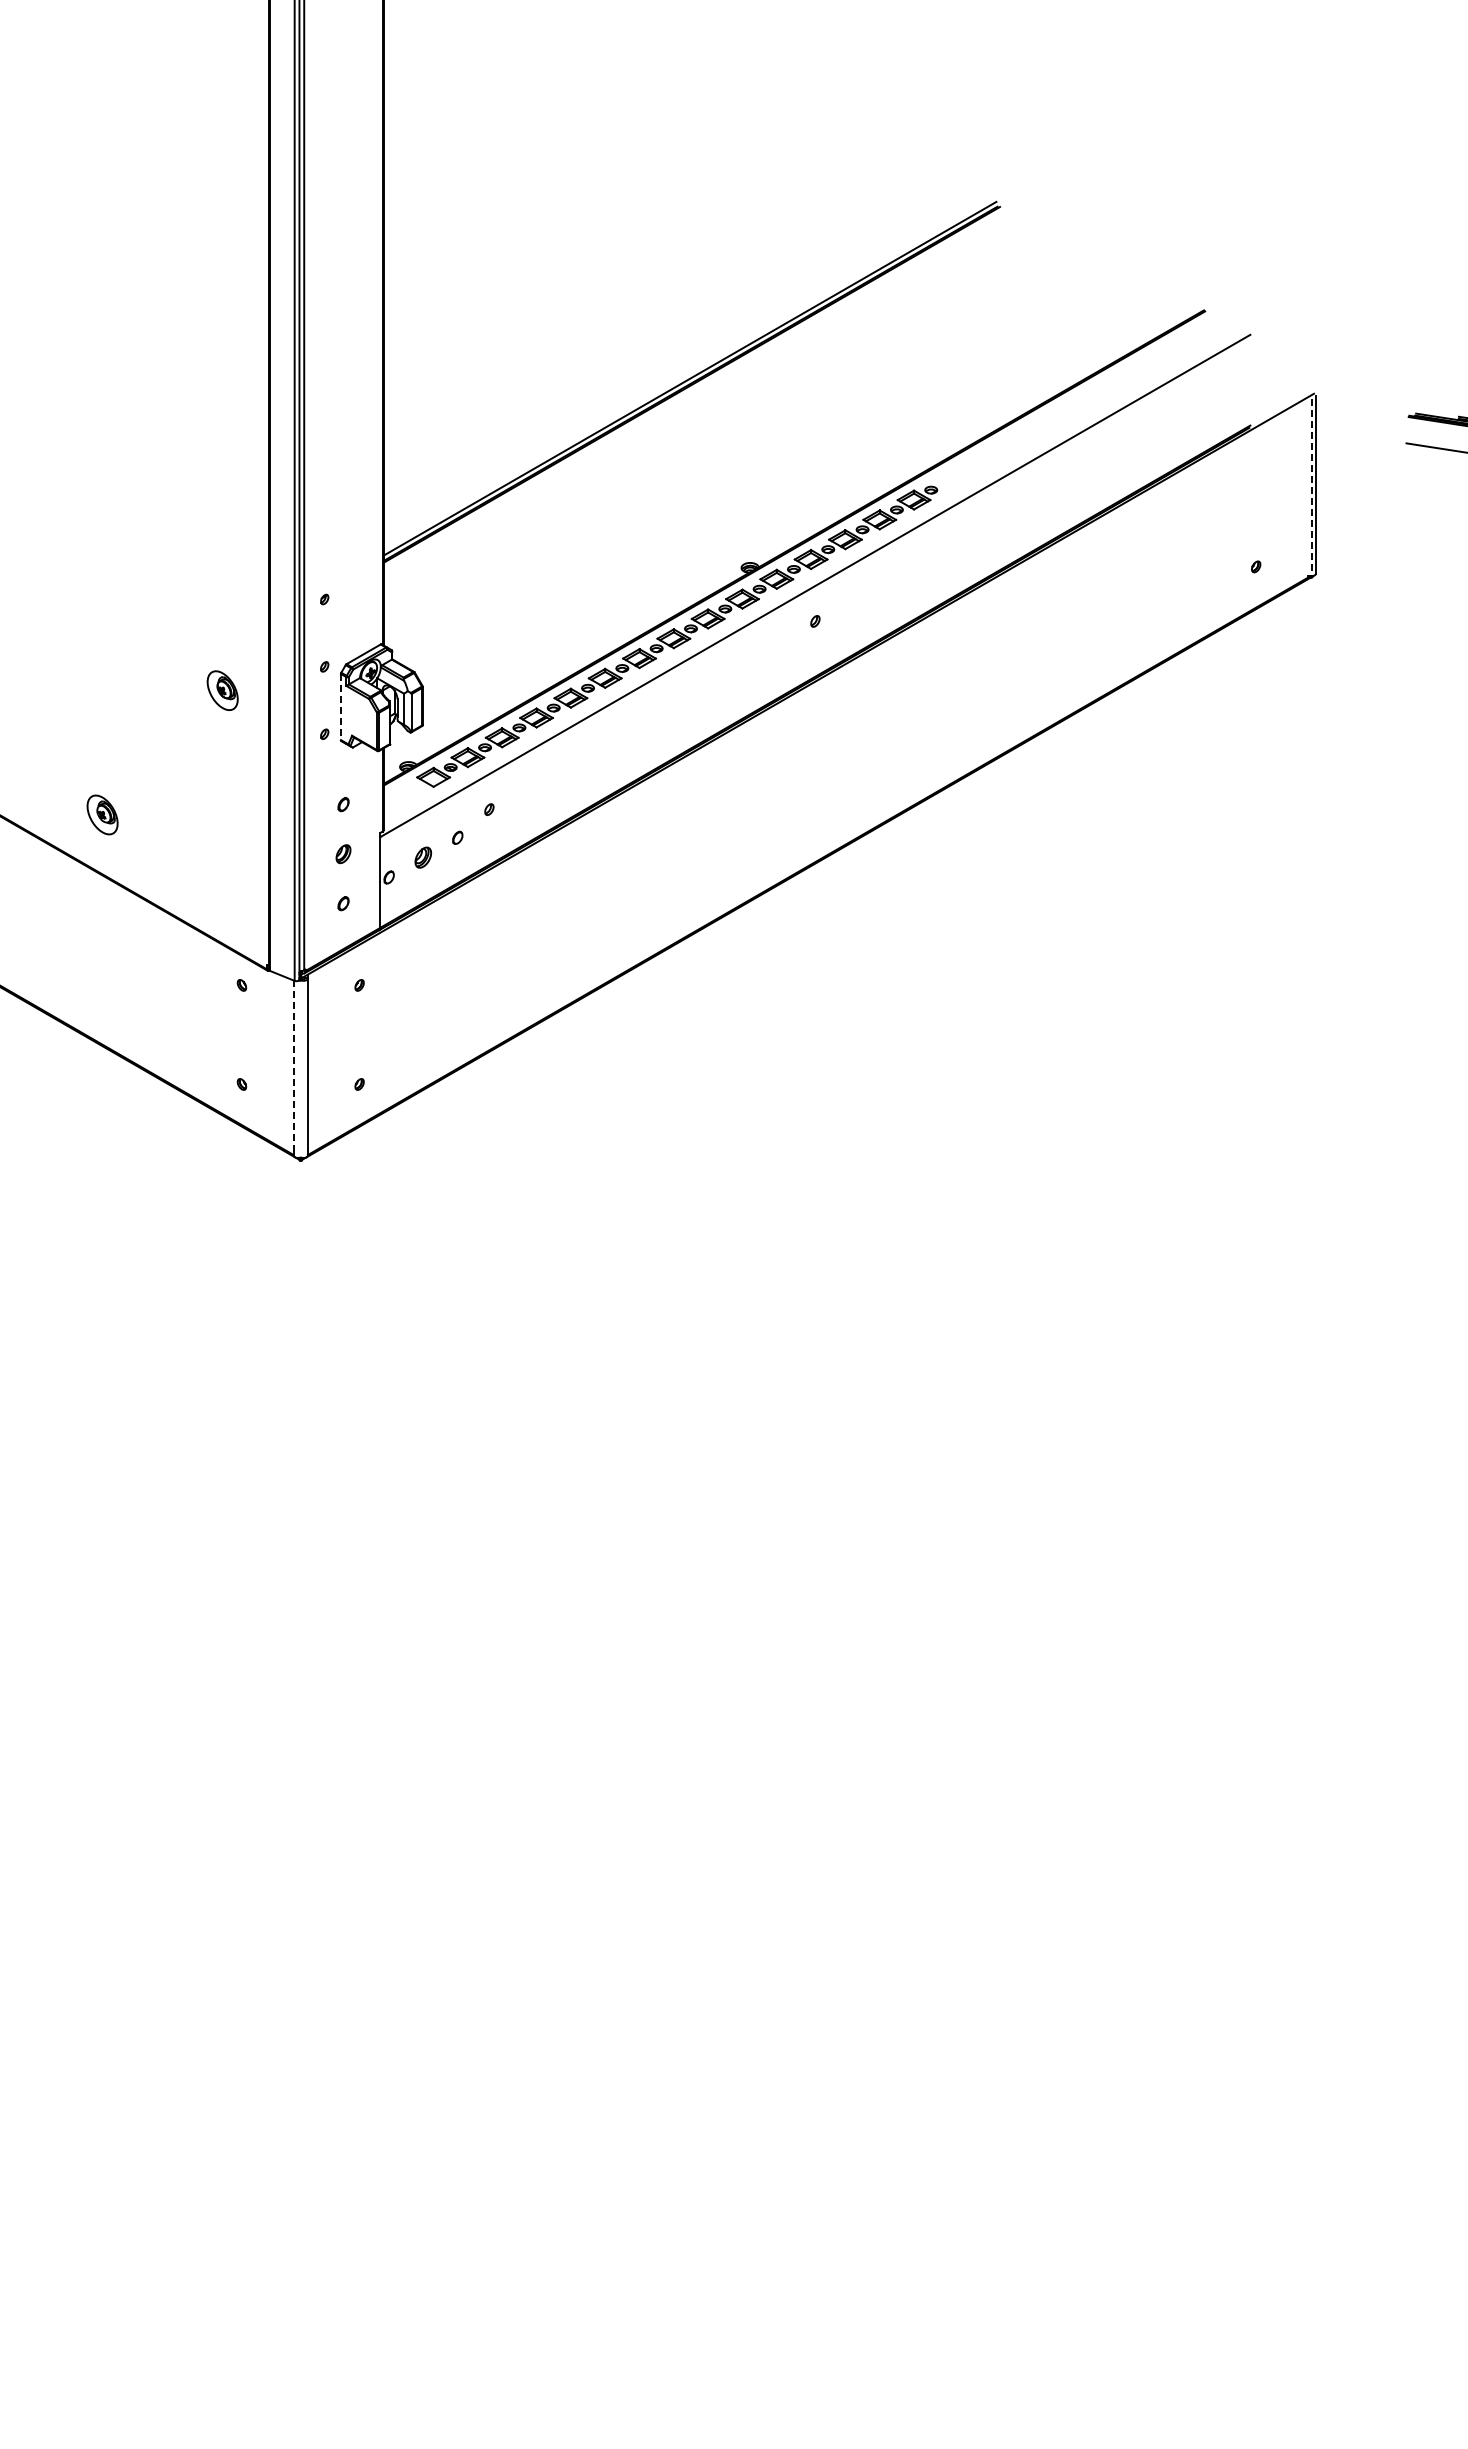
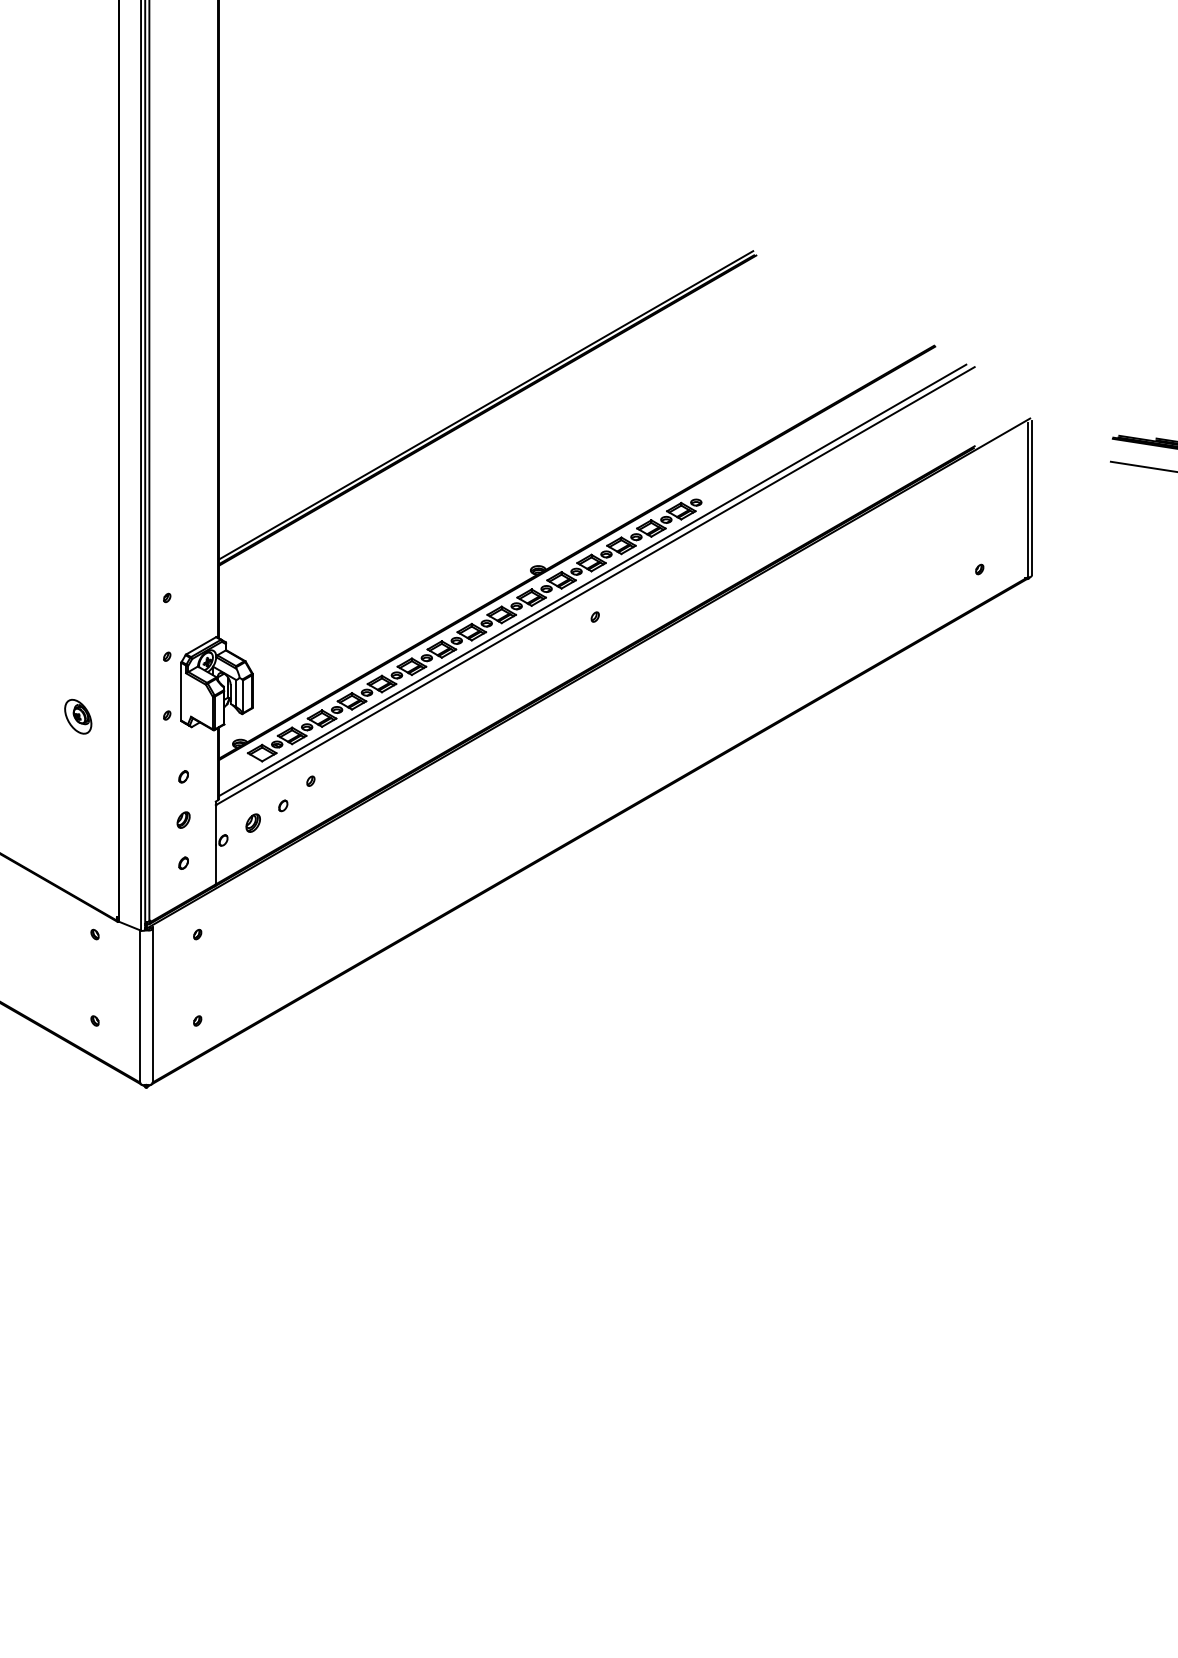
line: (1311, 487) -> (1028, 500), dashed -> solid
line: (812, 579) -> (592, 580), added
part: (222, 690) -> (78, 716), moved
line: (340, 707) -> (181, 692), dashed -> solid
line: (293, 1068) -> (140, 1007), dashed -> solid

